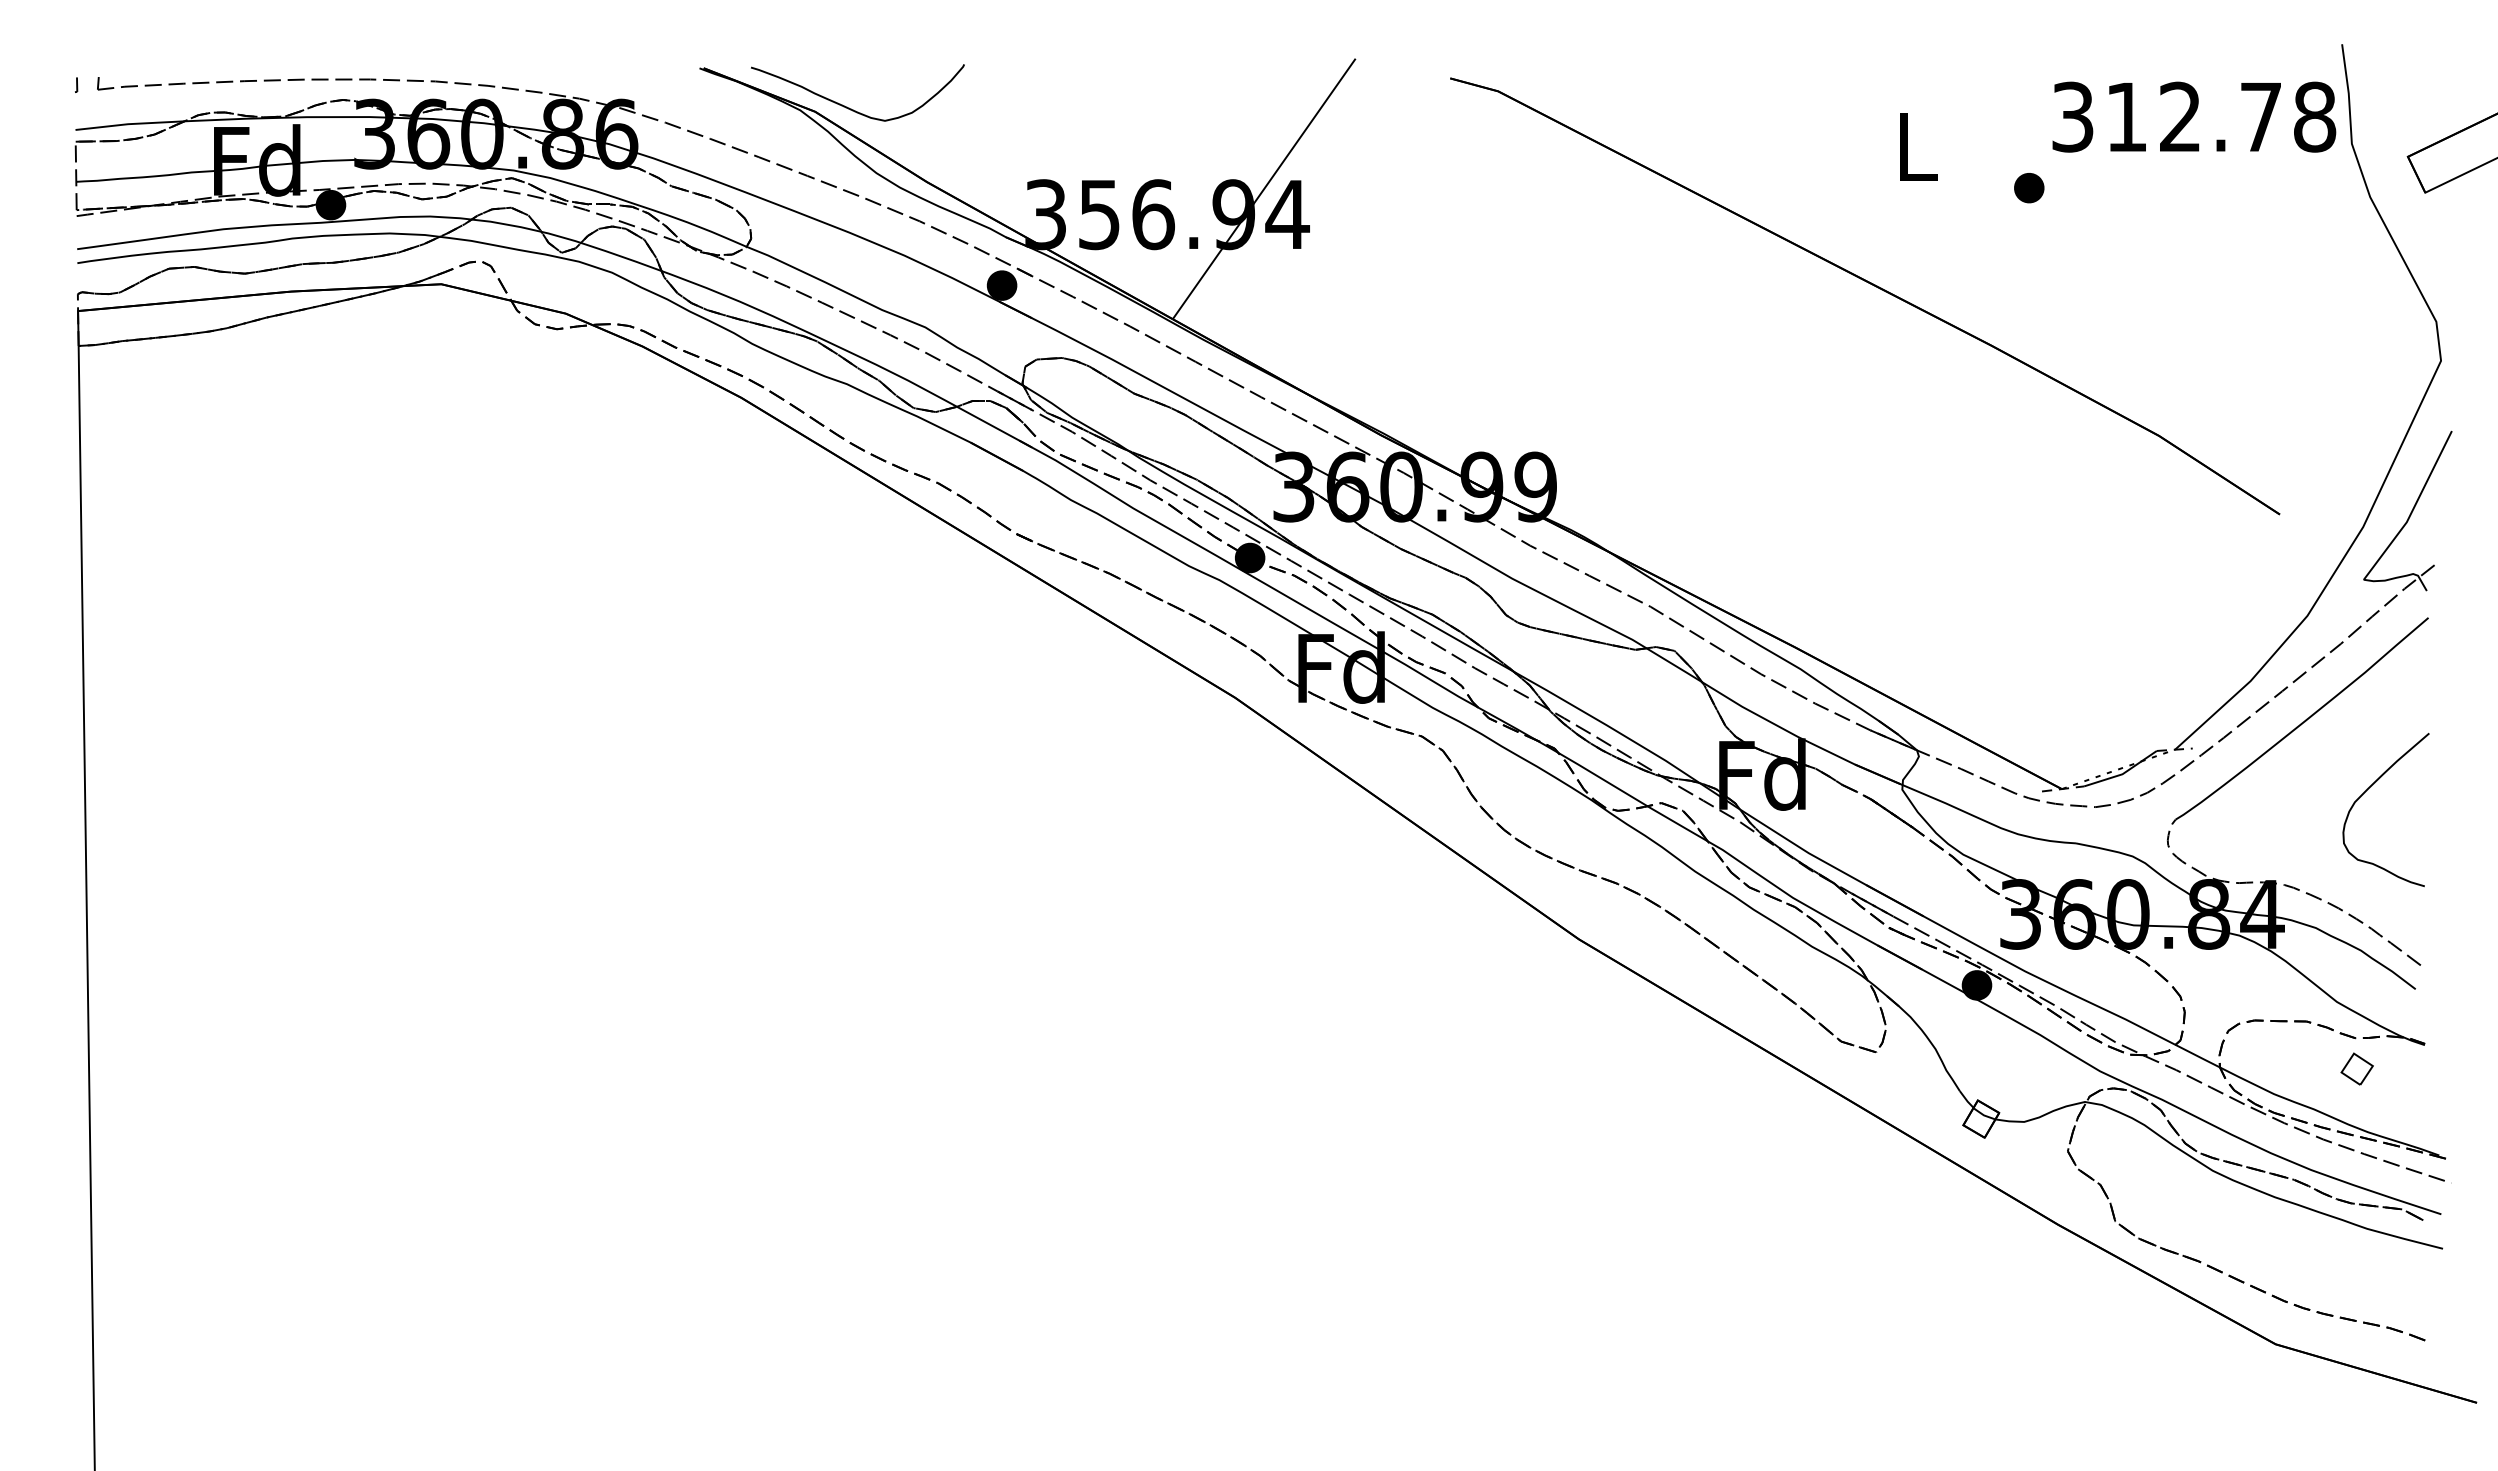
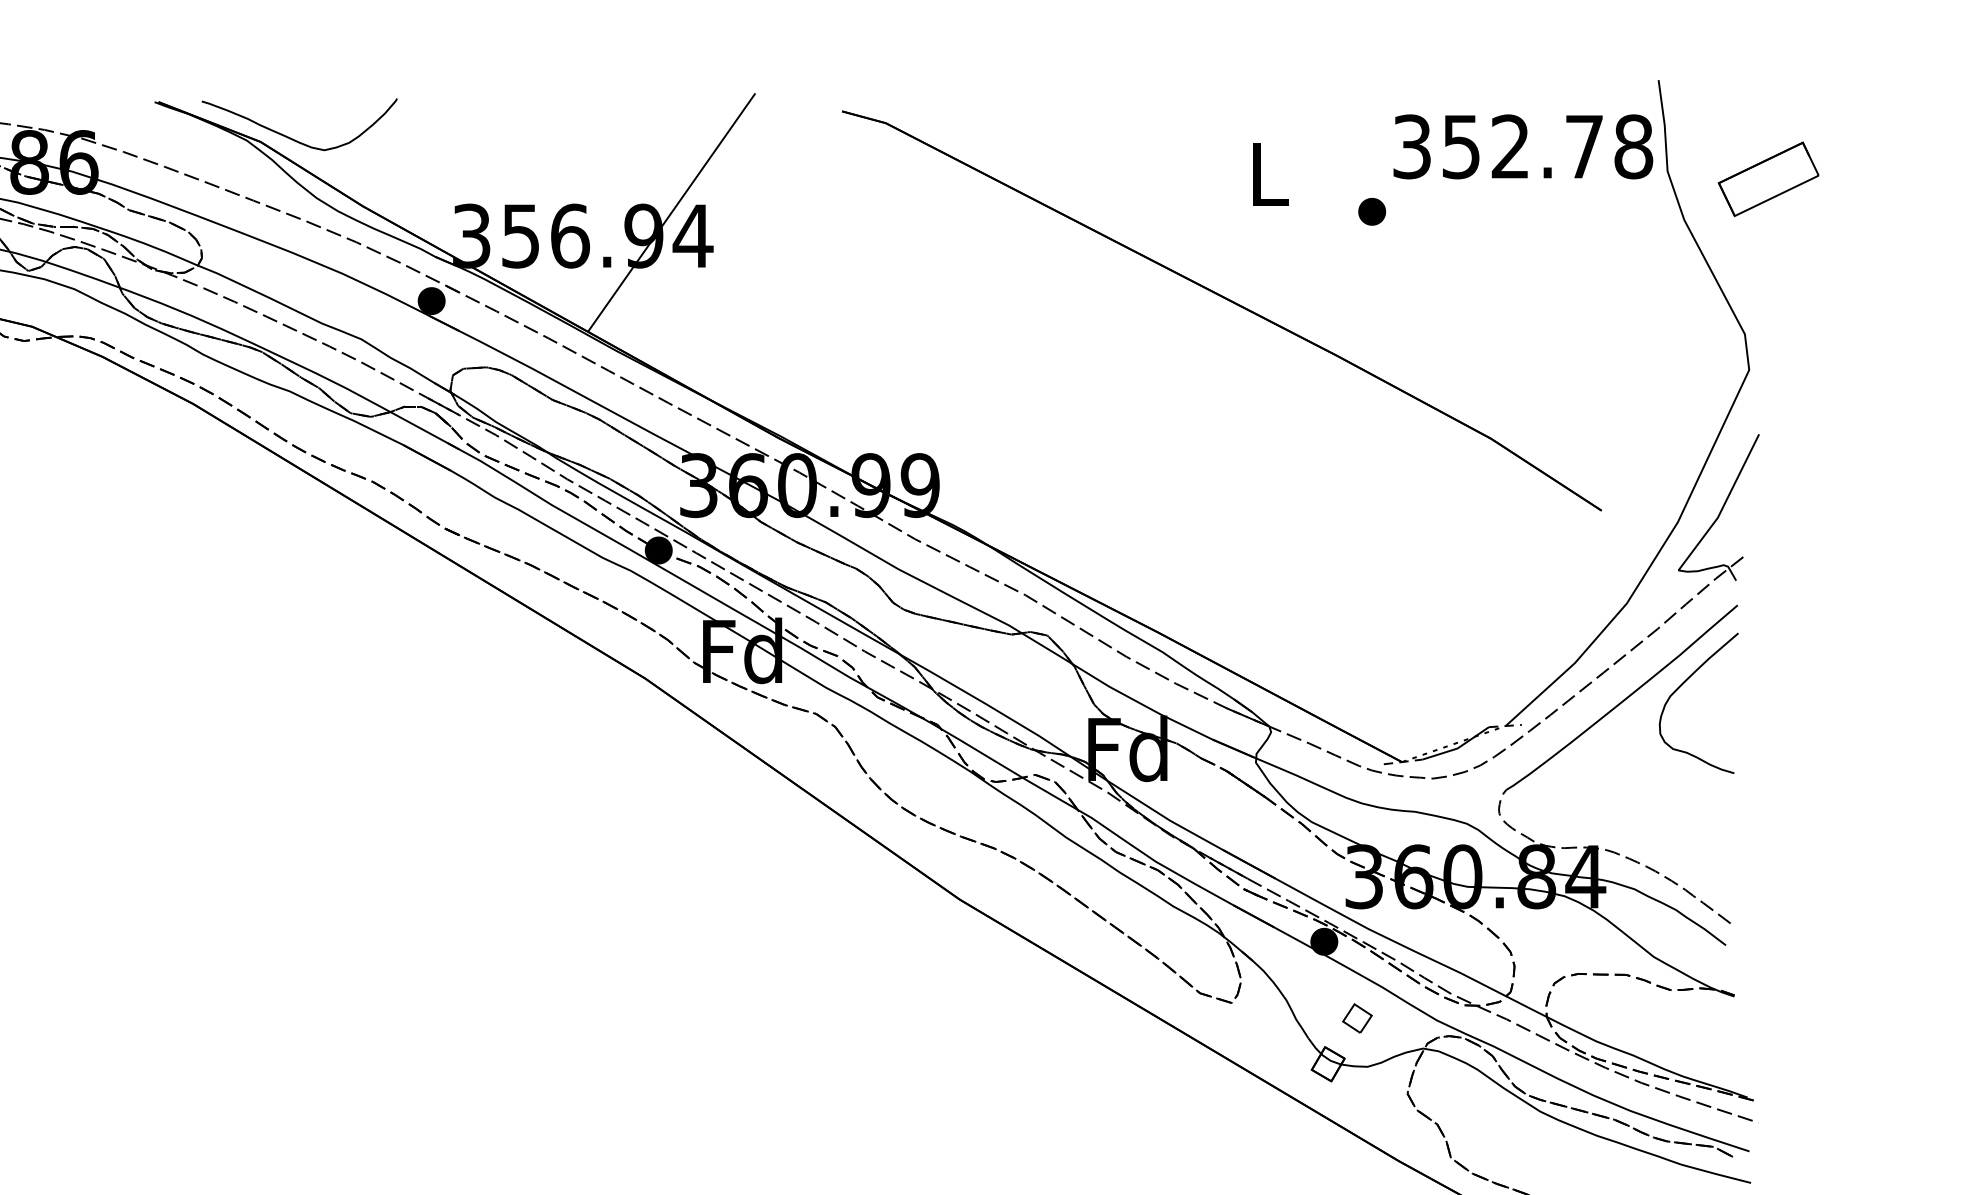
text: (2126, 117) -> (1461, 147), 312.78 -> 352.78
curve: (2367, 790) -> (1681, 685), moved
part: (2356, 1068) -> (1356, 1017), moved

